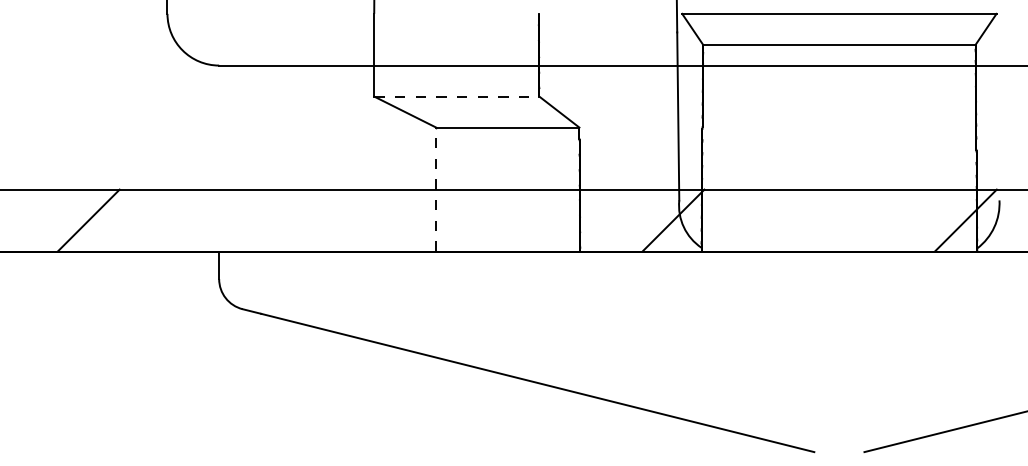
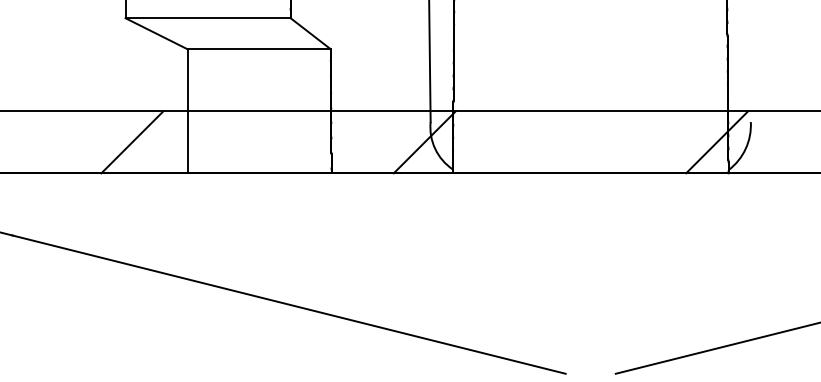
line: (456, 96) -> (207, 18), dashed -> solid
line: (436, 189) -> (187, 111), dashed -> solid
line: (381, 220) -> (132, 142), added

